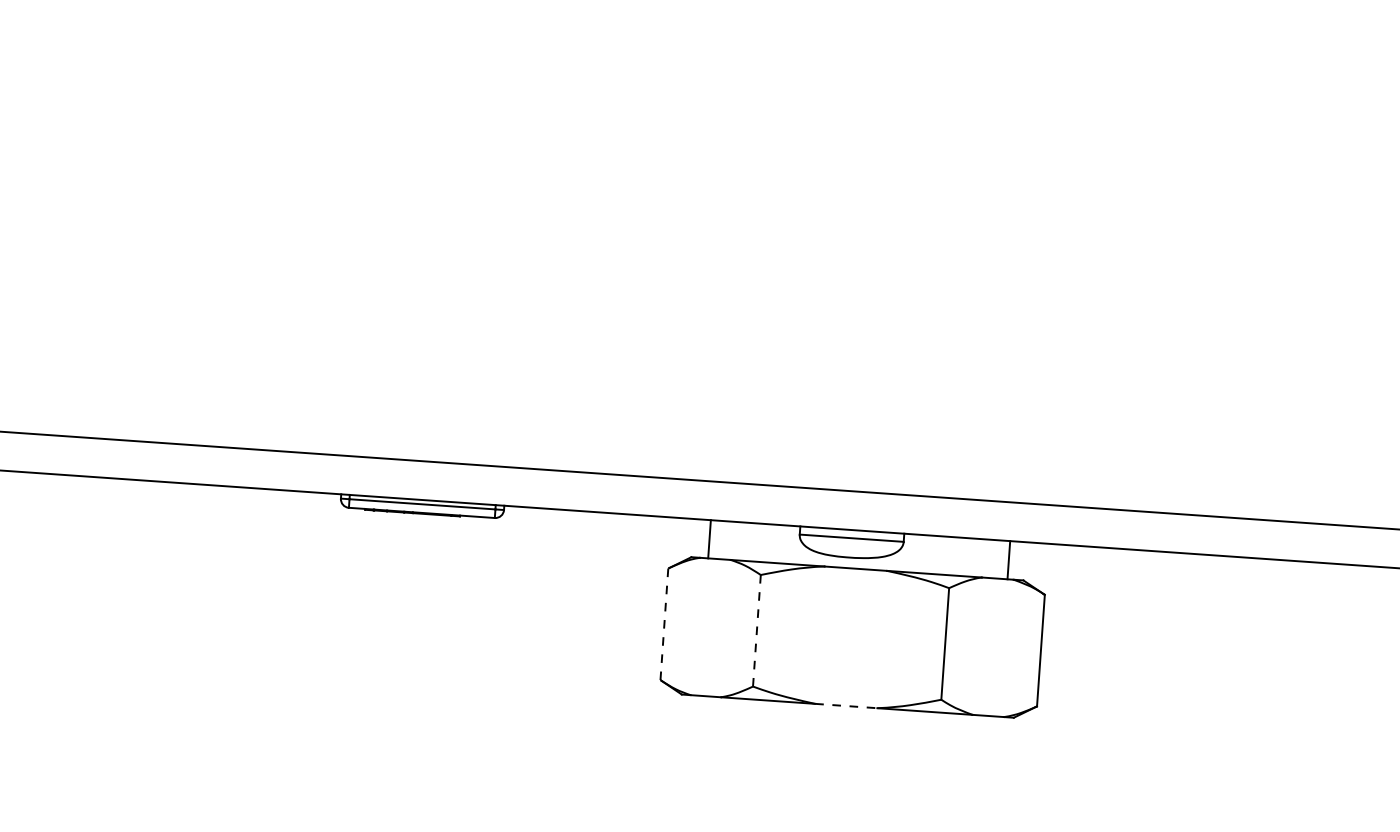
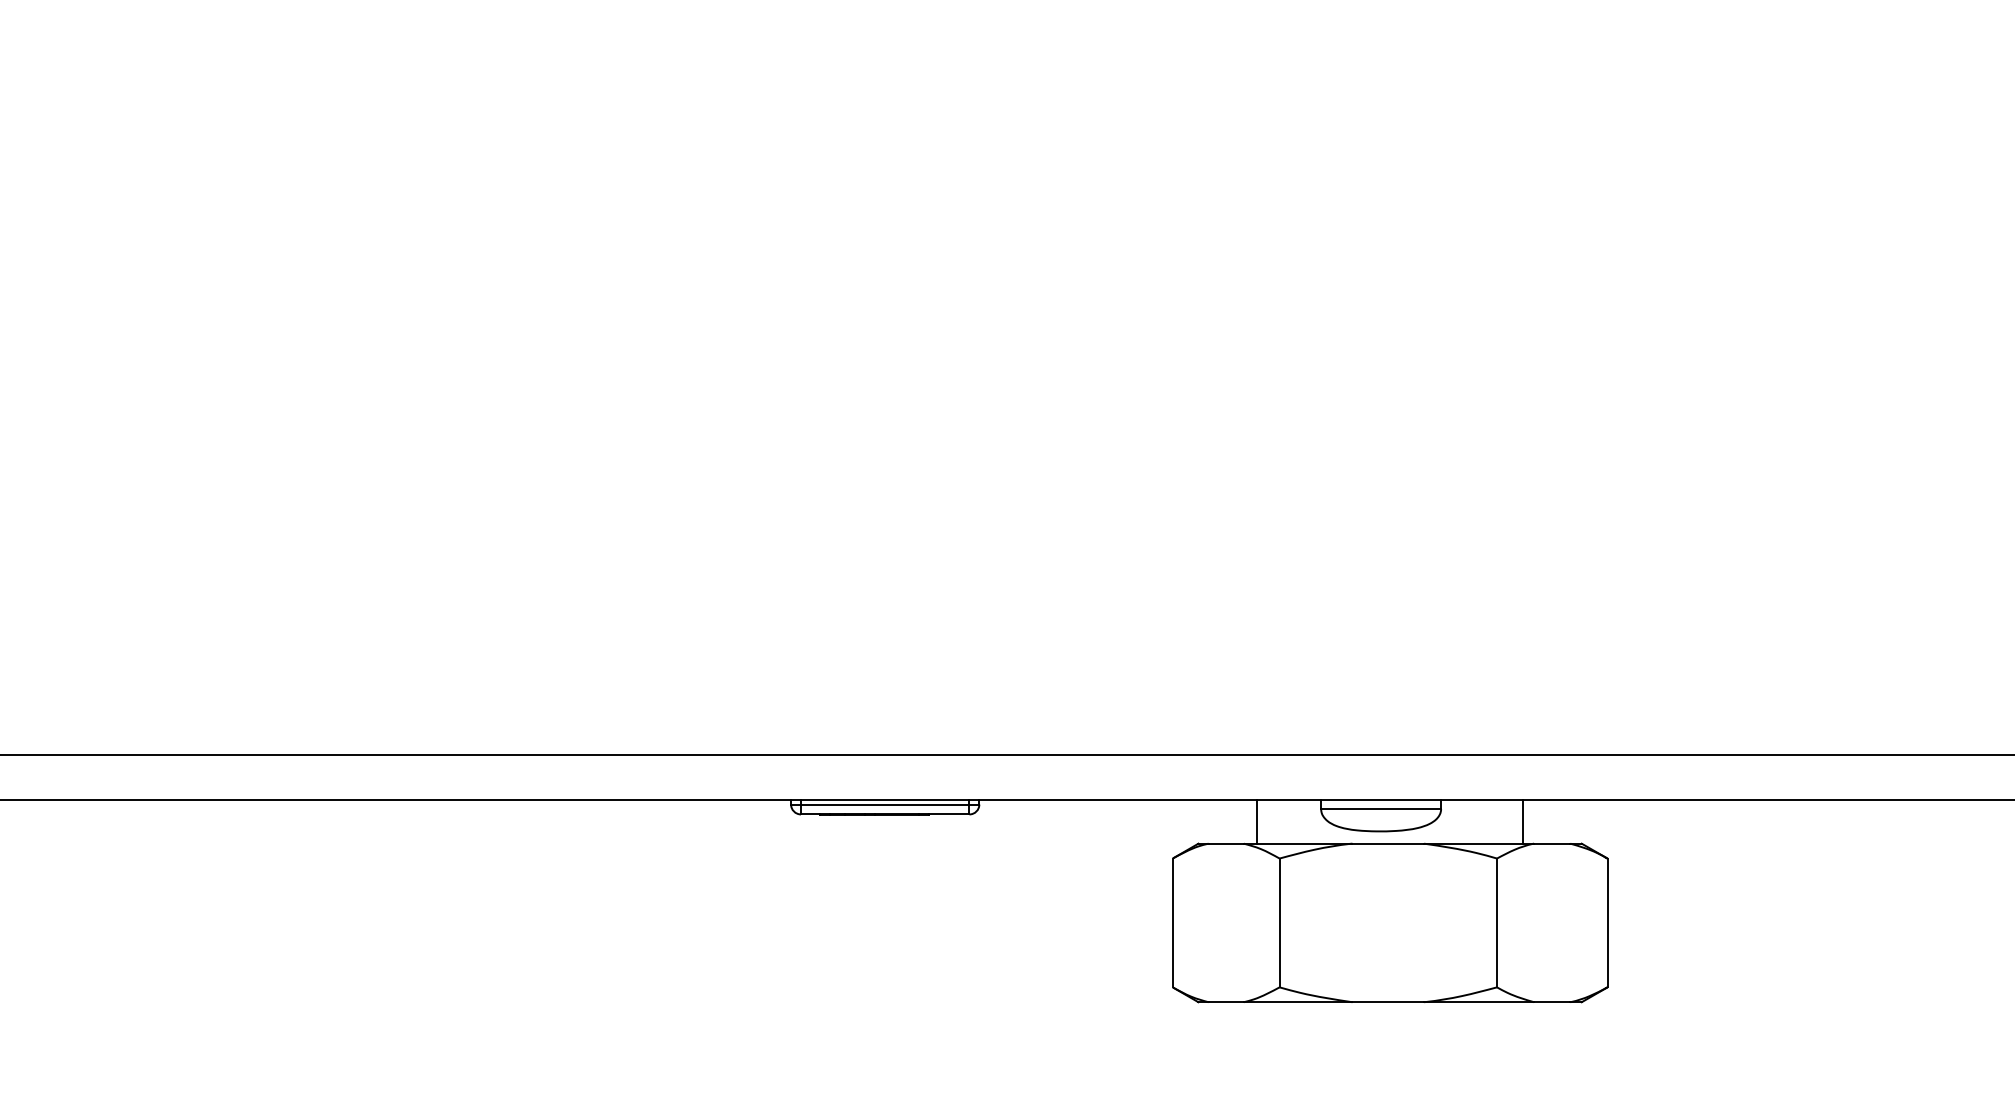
line: (709, 539) -> (1256, 821), moved
line: (1008, 560) -> (1523, 821), moved
line: (664, 624) -> (1172, 923), dashed -> solid
line: (756, 631) -> (1279, 923), dashed -> solid
line: (846, 706) -> (1388, 1002), dashed -> solid

